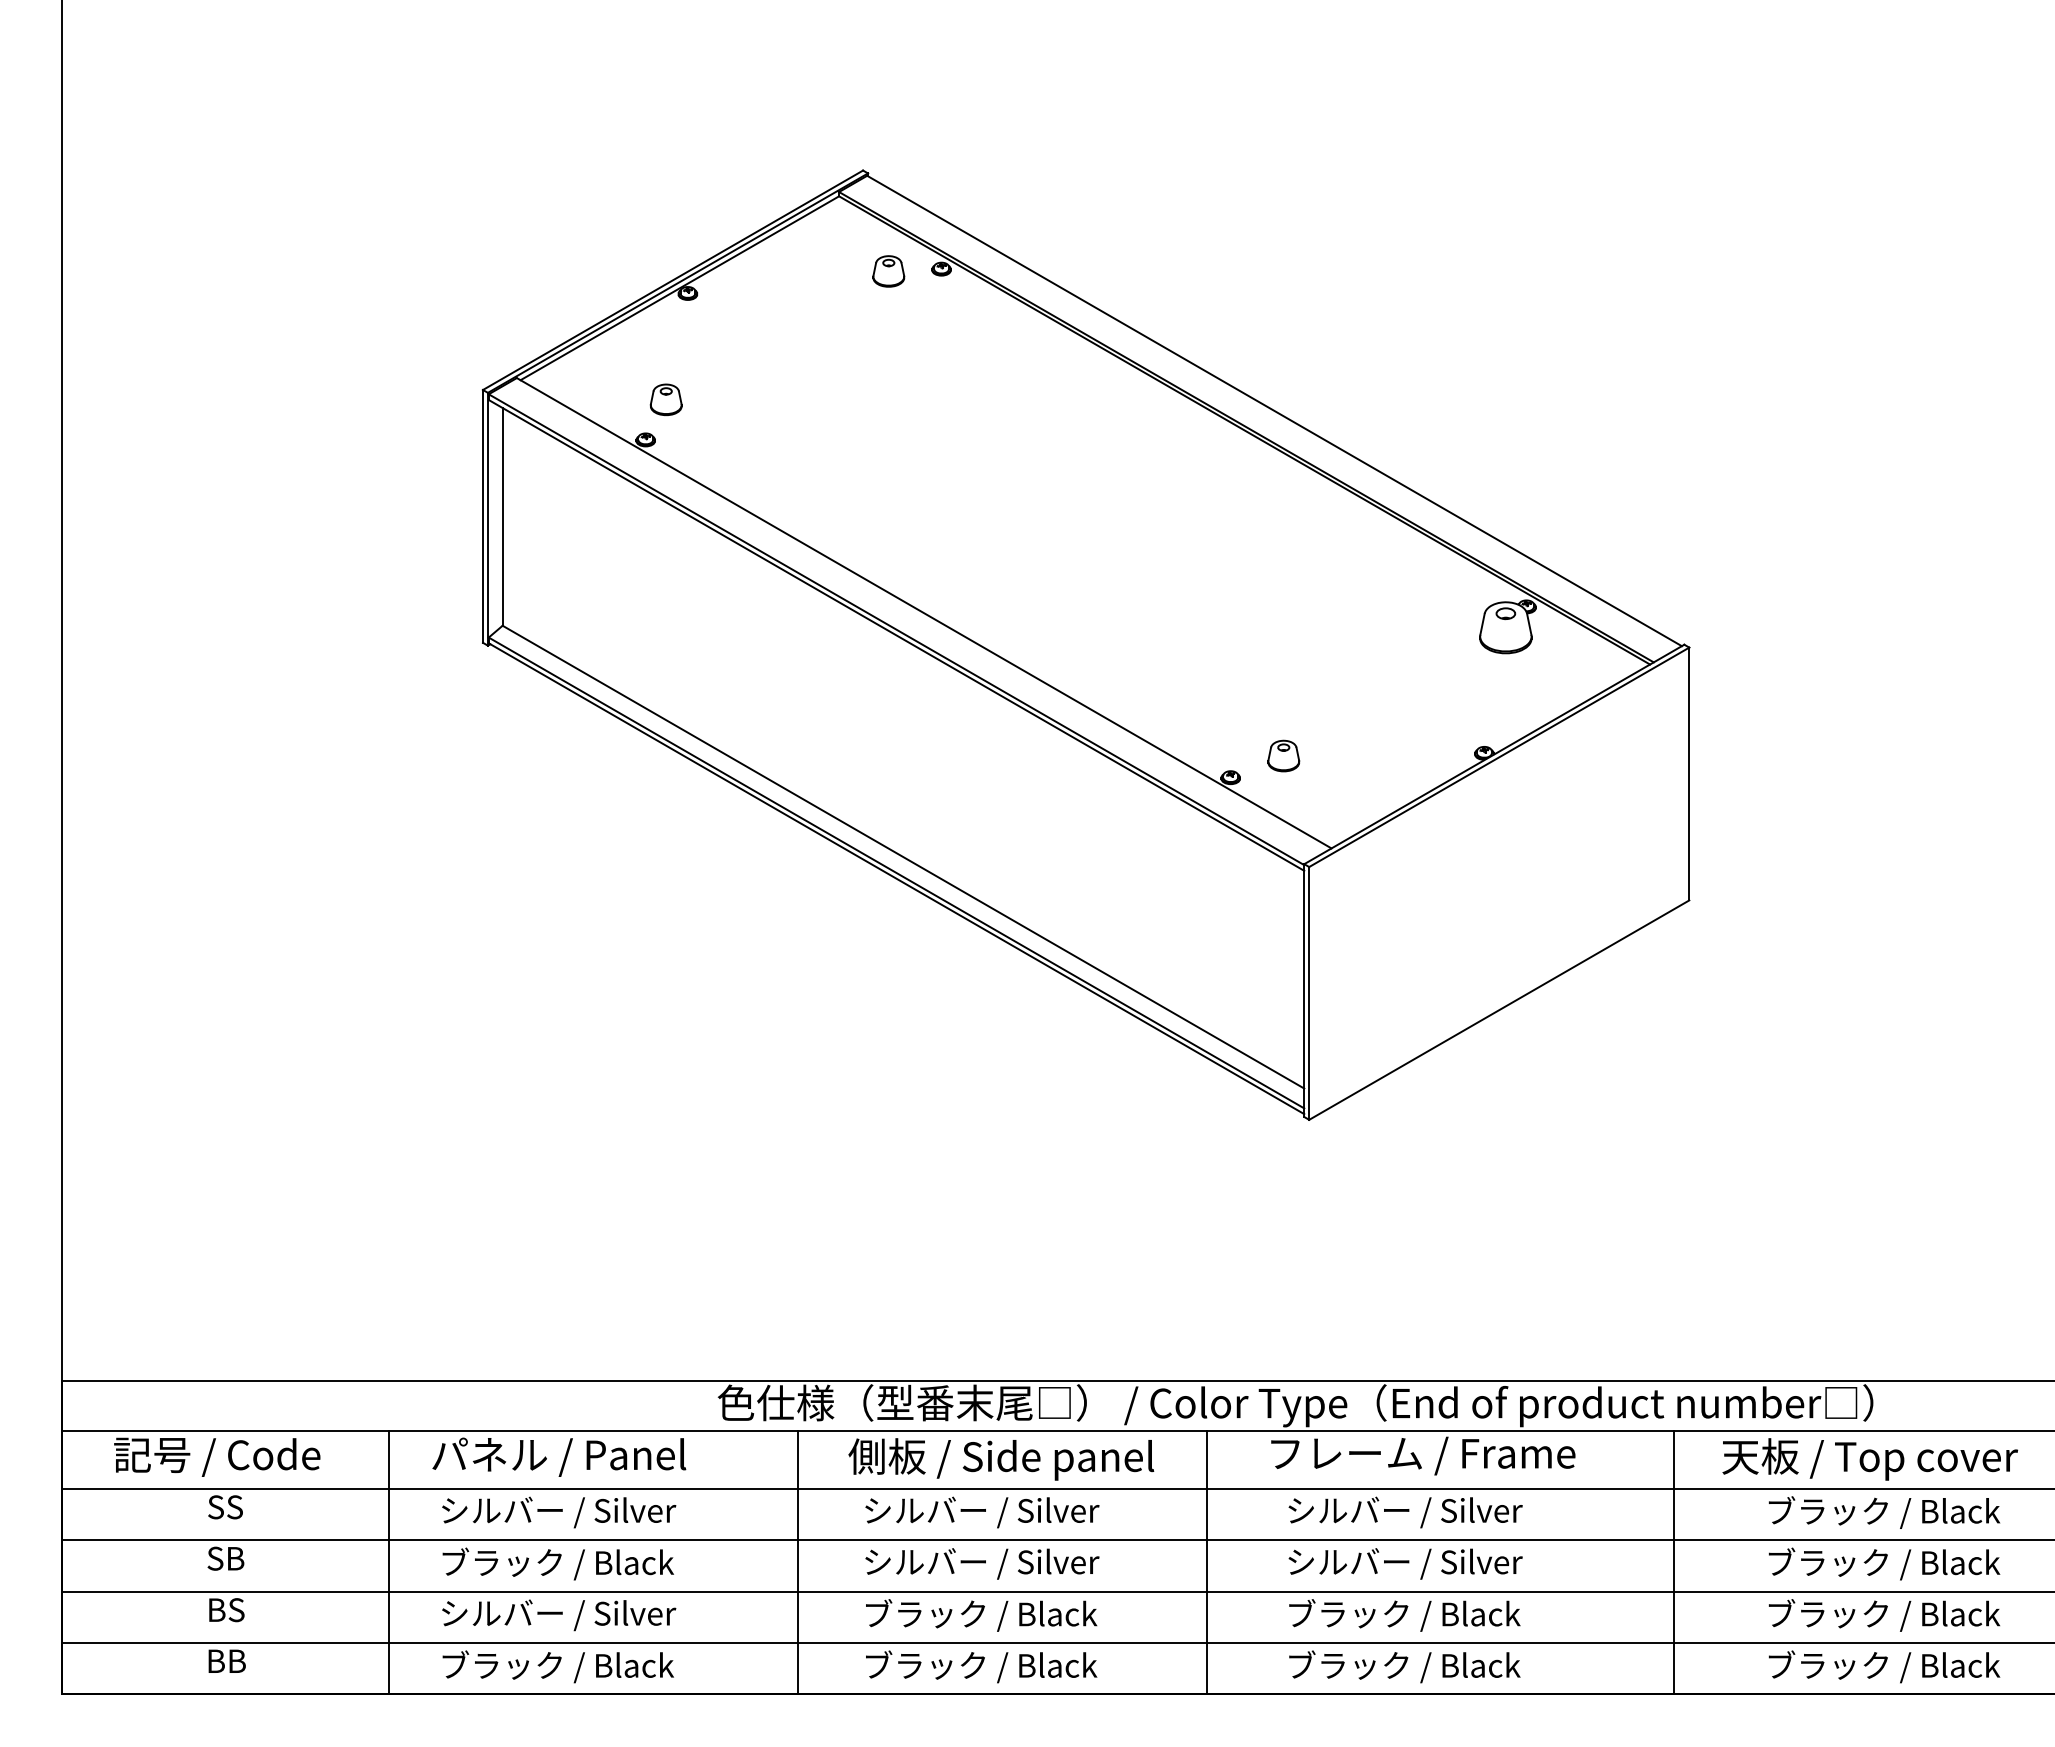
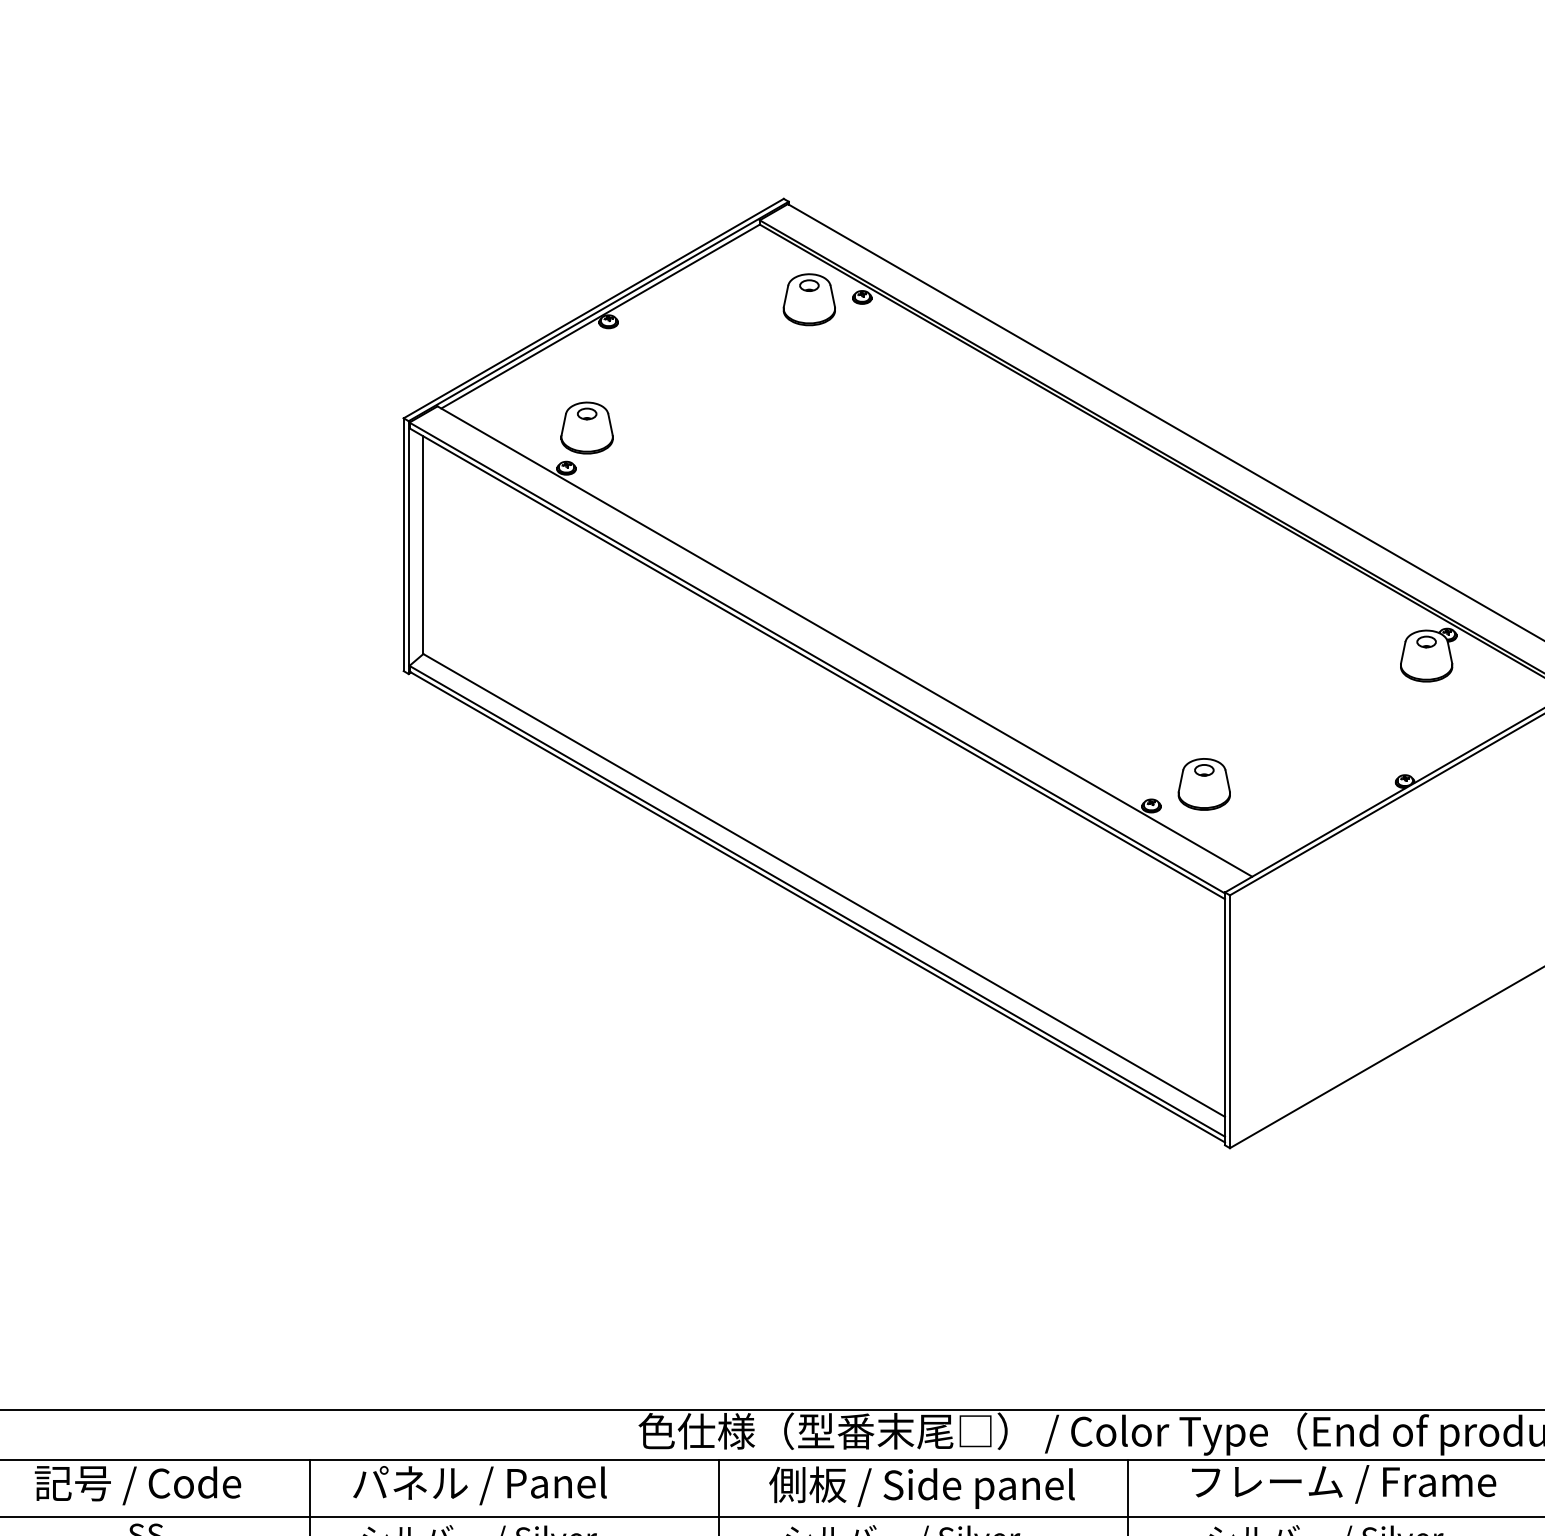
part: (888, 271) -> (809, 299), size x1.67
part: (665, 399) -> (586, 427), size x1.67
part: (1283, 755) -> (1204, 783), size x1.67

